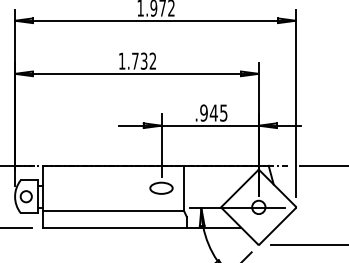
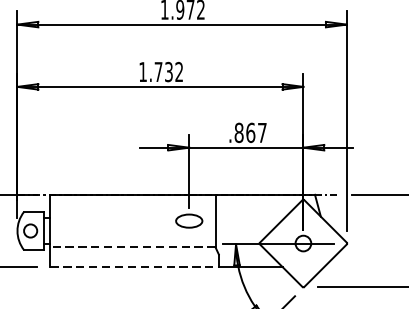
text: (213, 112) -> (250, 132), .945 -> .867
line: (113, 210) -> (132, 247), solid -> dashed
line: (114, 227) -> (134, 267), solid -> dashed

